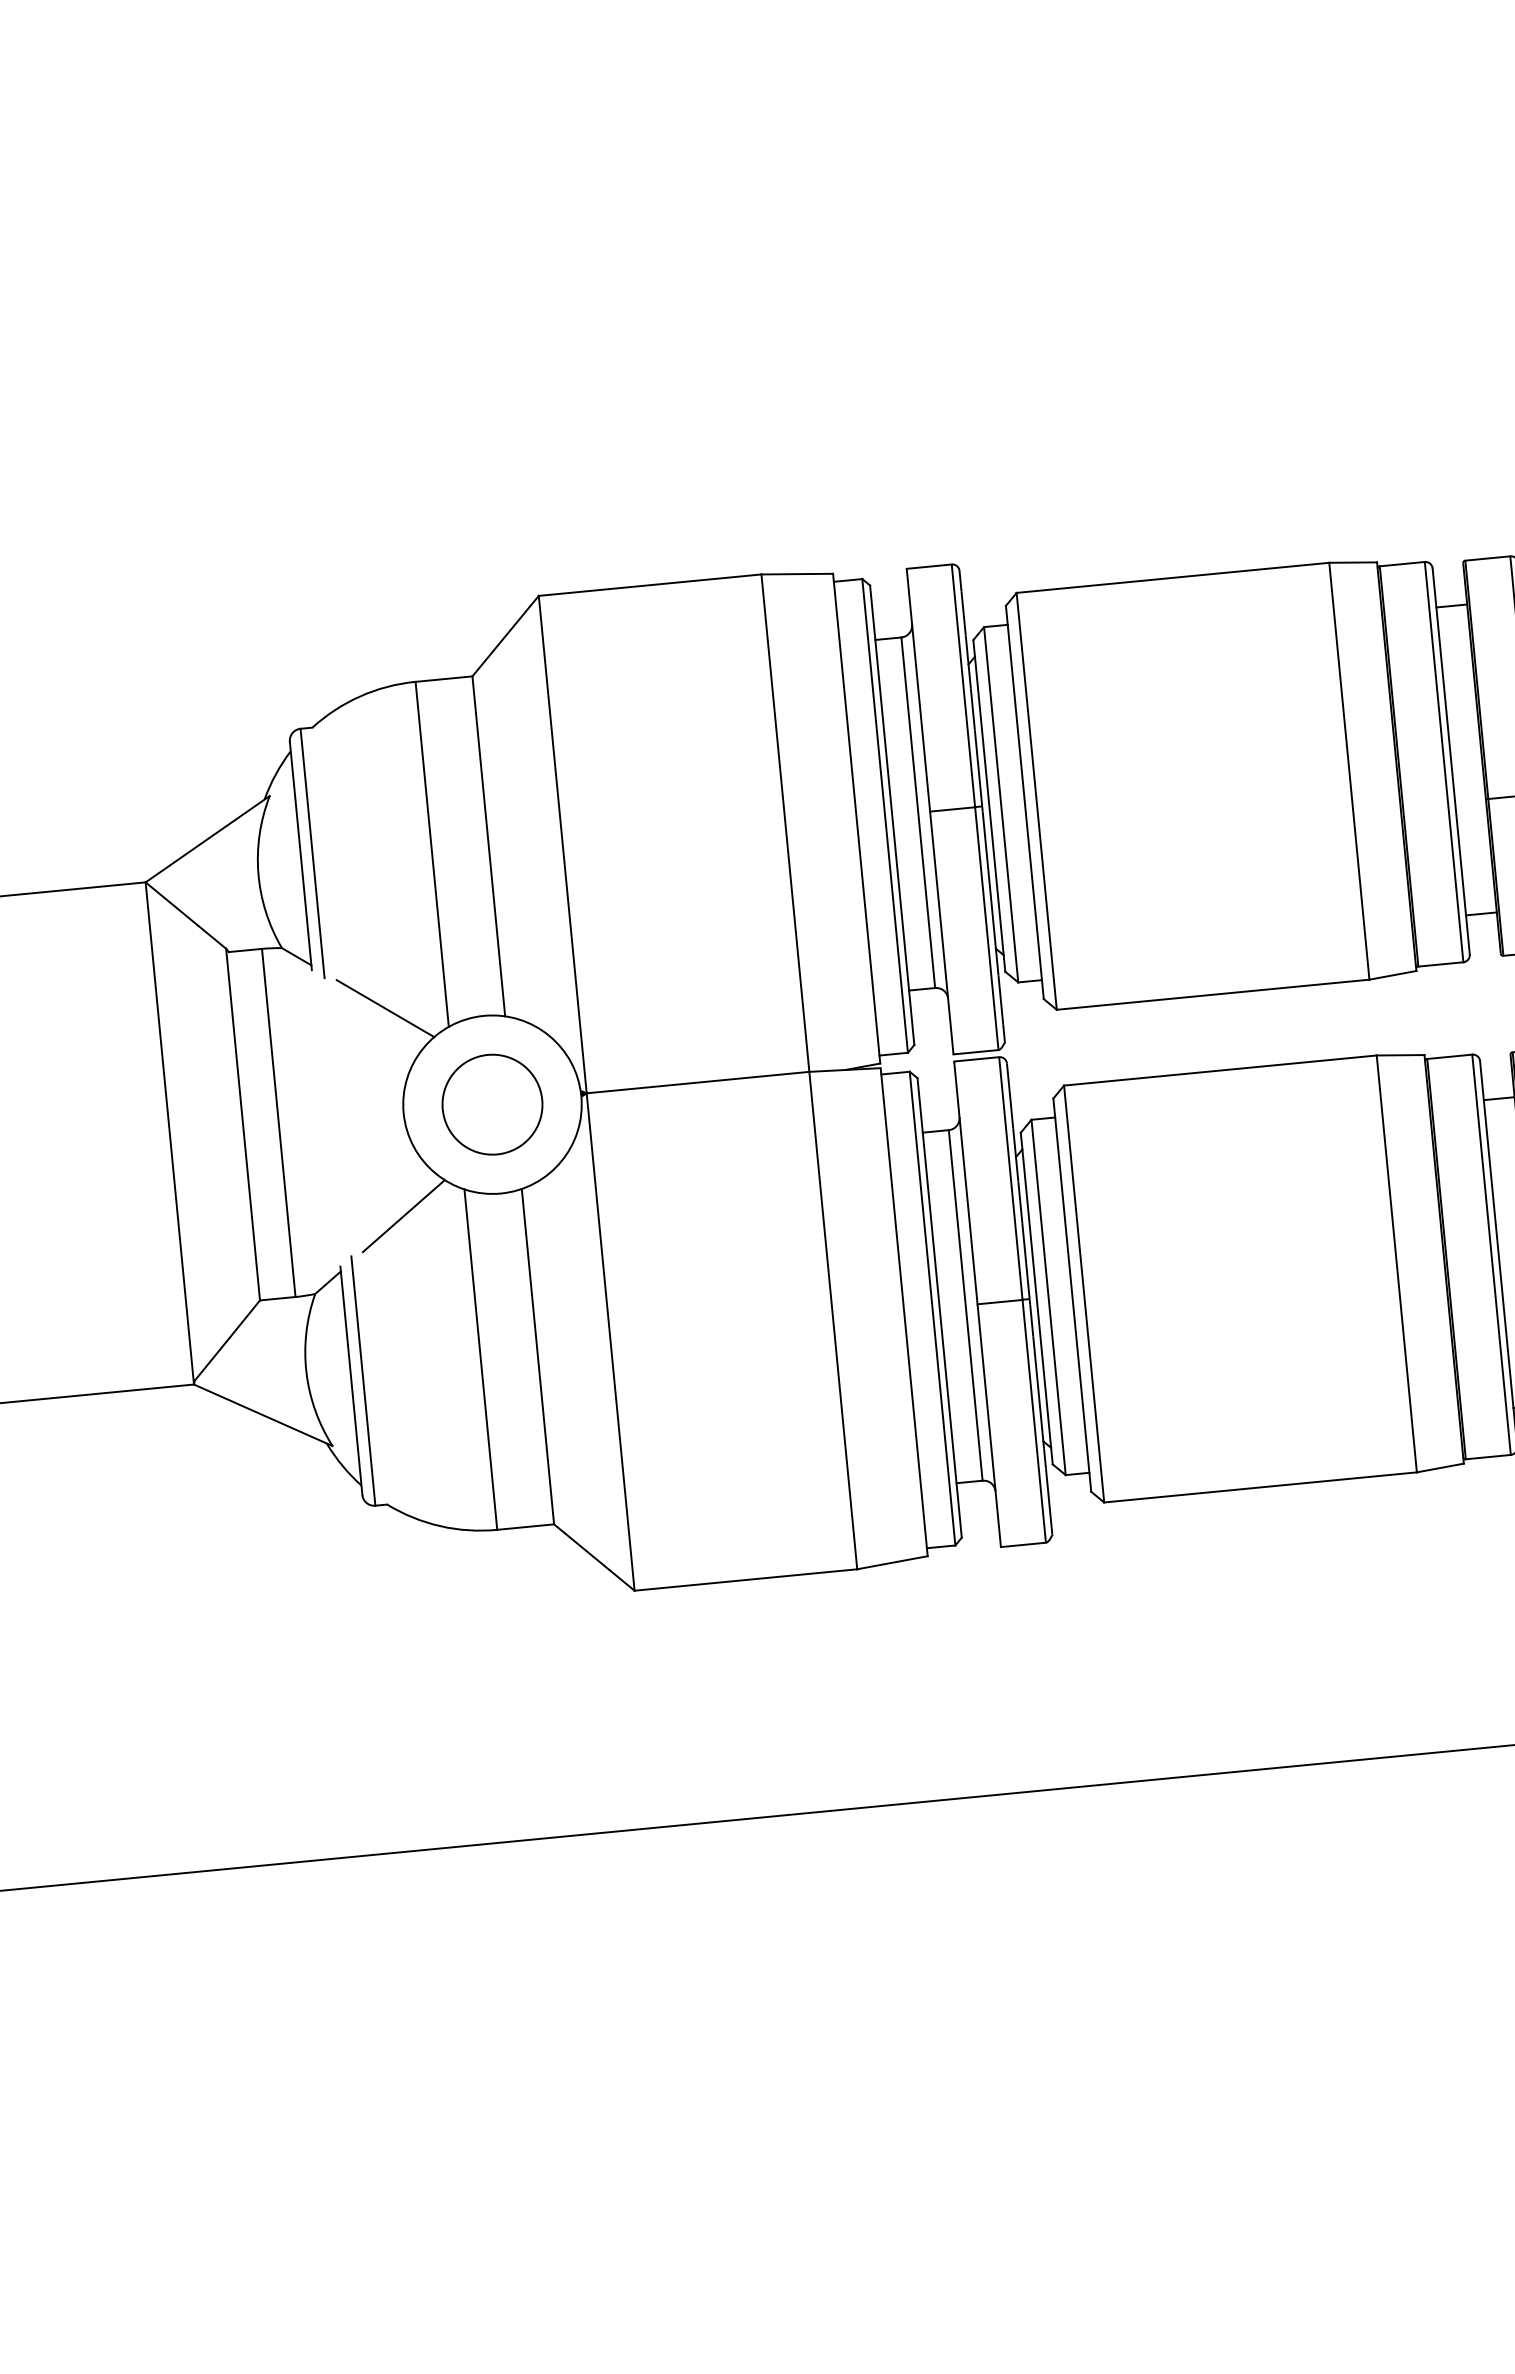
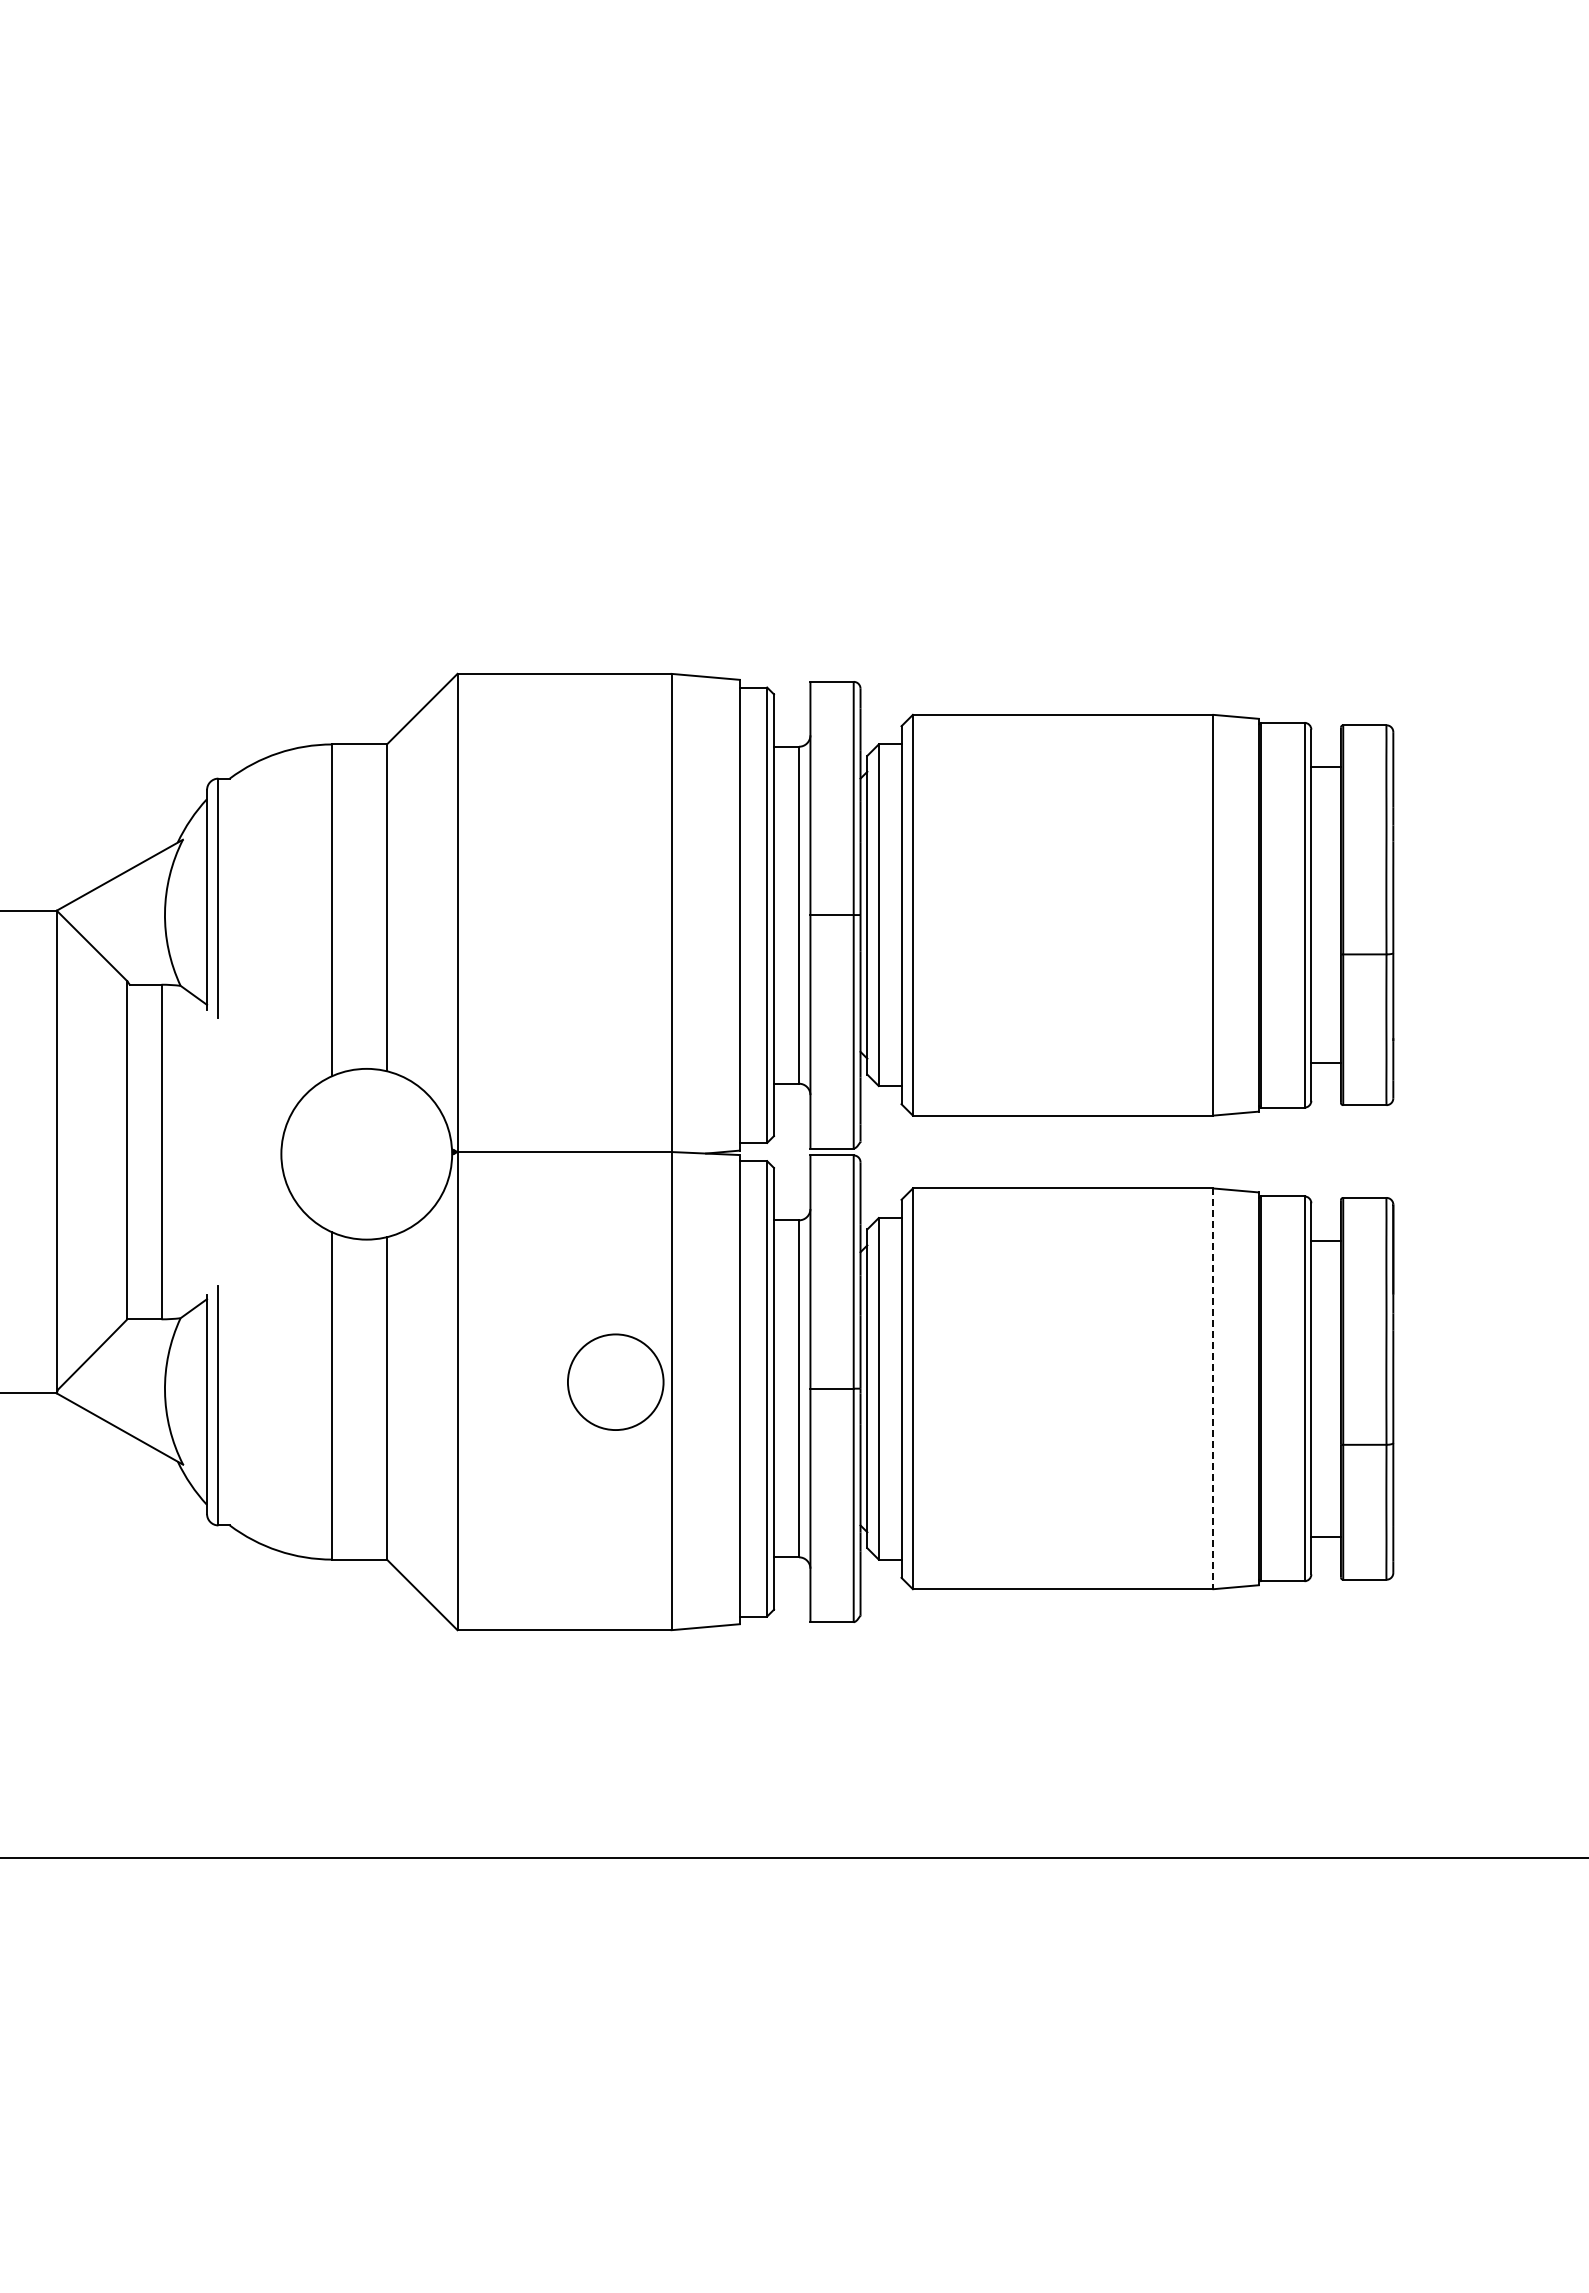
line: (385, 1008) -> (273, 1052), removed
circle: (492, 1103) -> (615, 1381), moved
line: (403, 1215) -> (271, 1251), removed
line: (1396, 1264) -> (1213, 1389), solid -> dashed

